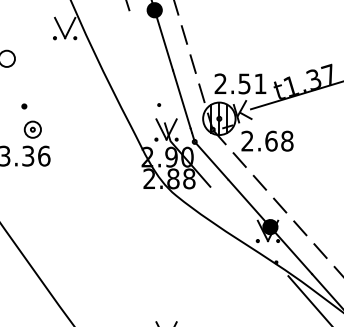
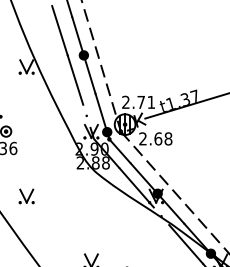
line: (141, 48) -> (75, 79), added
text: (243, 84) -> (140, 102), 2.51 -> 2.71
fill: (191, 129) -> (107, 131), added
line: (237, 217) -> (136, 187), added
part: (64, 231) -> (26, 196), added

